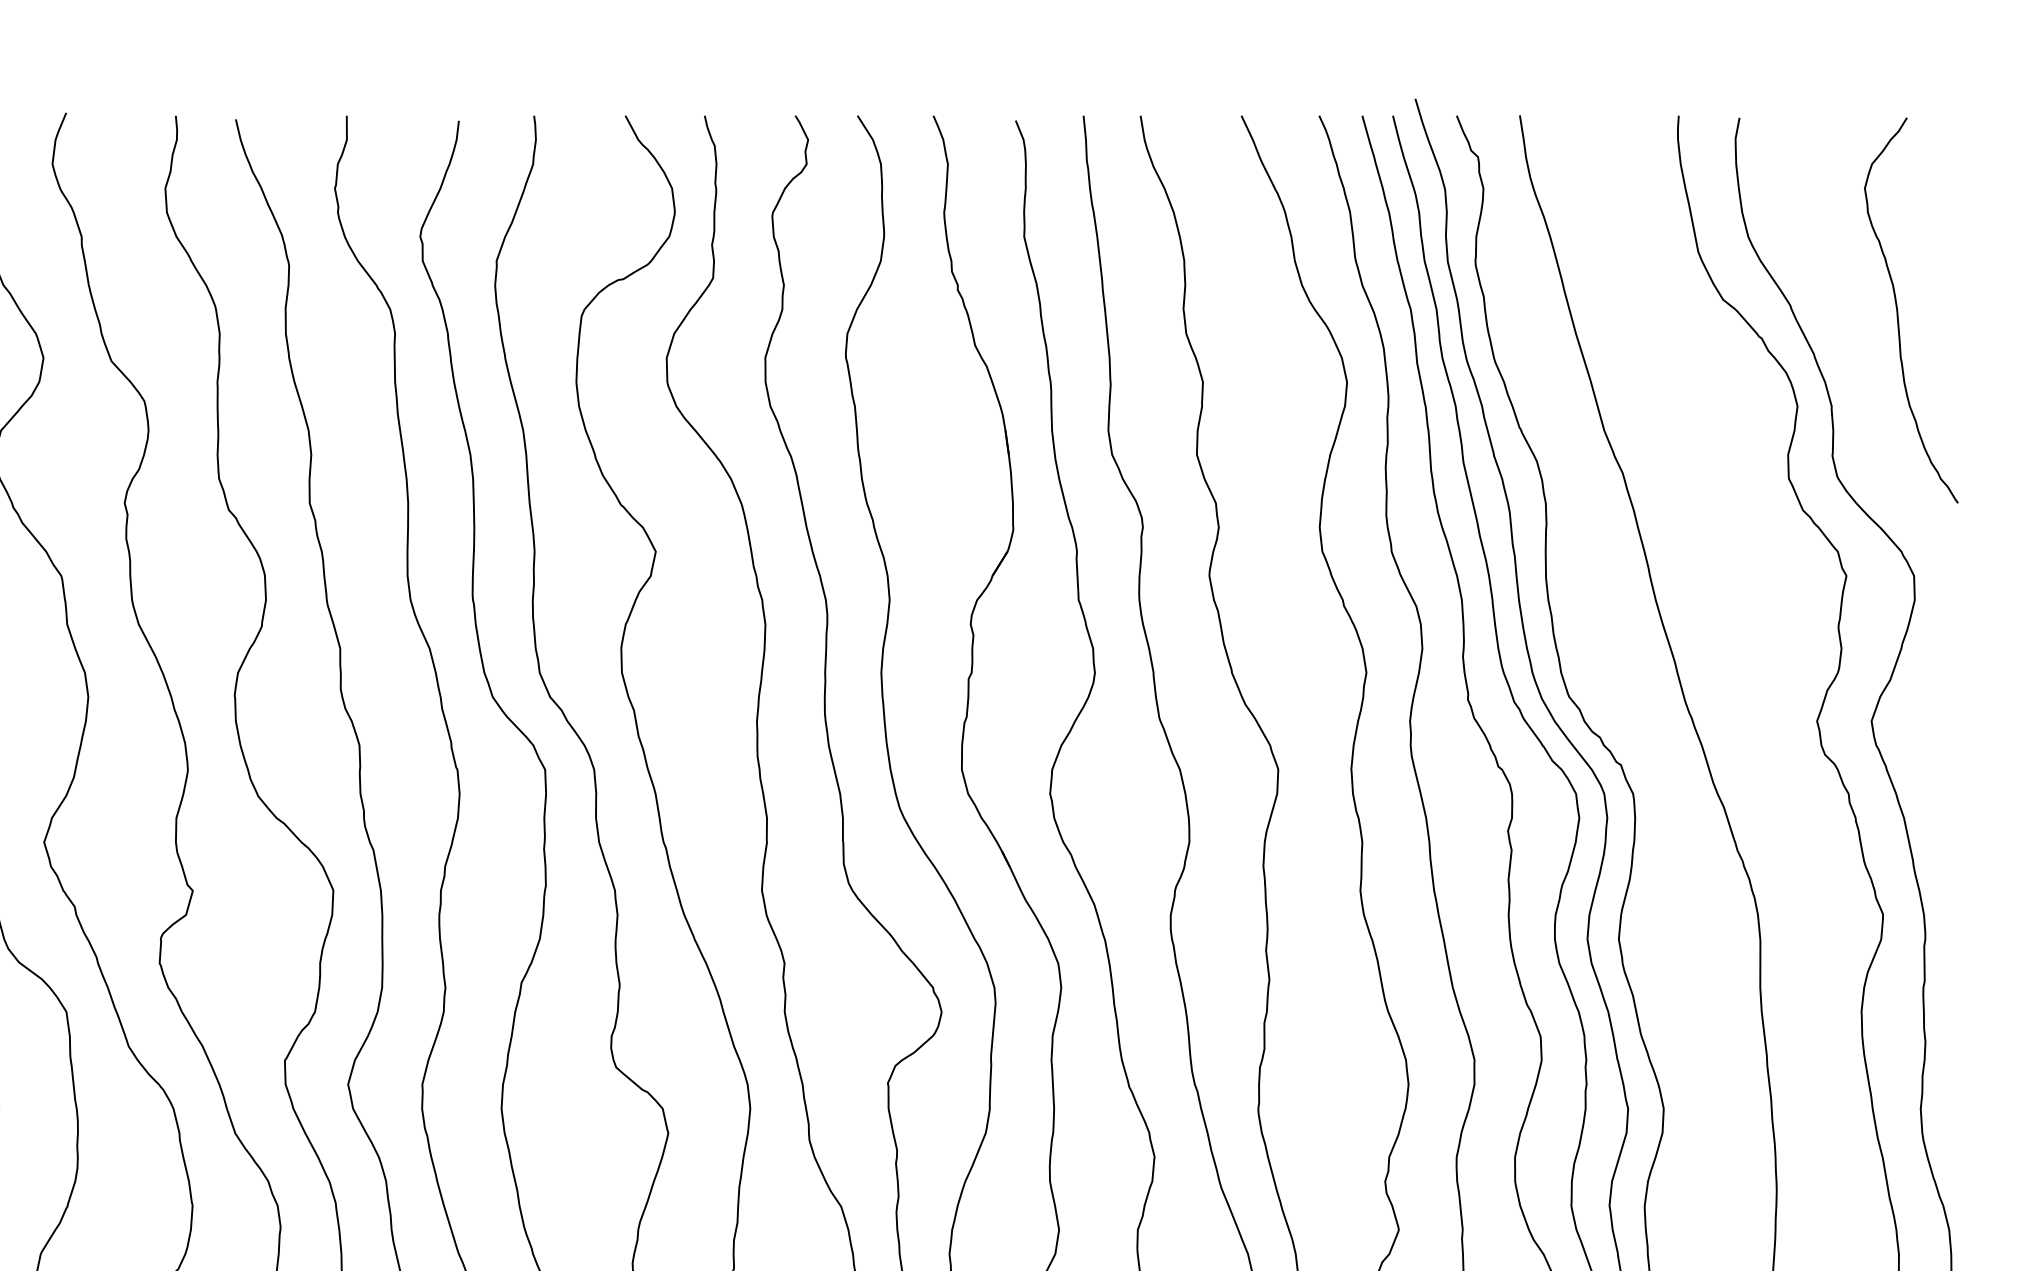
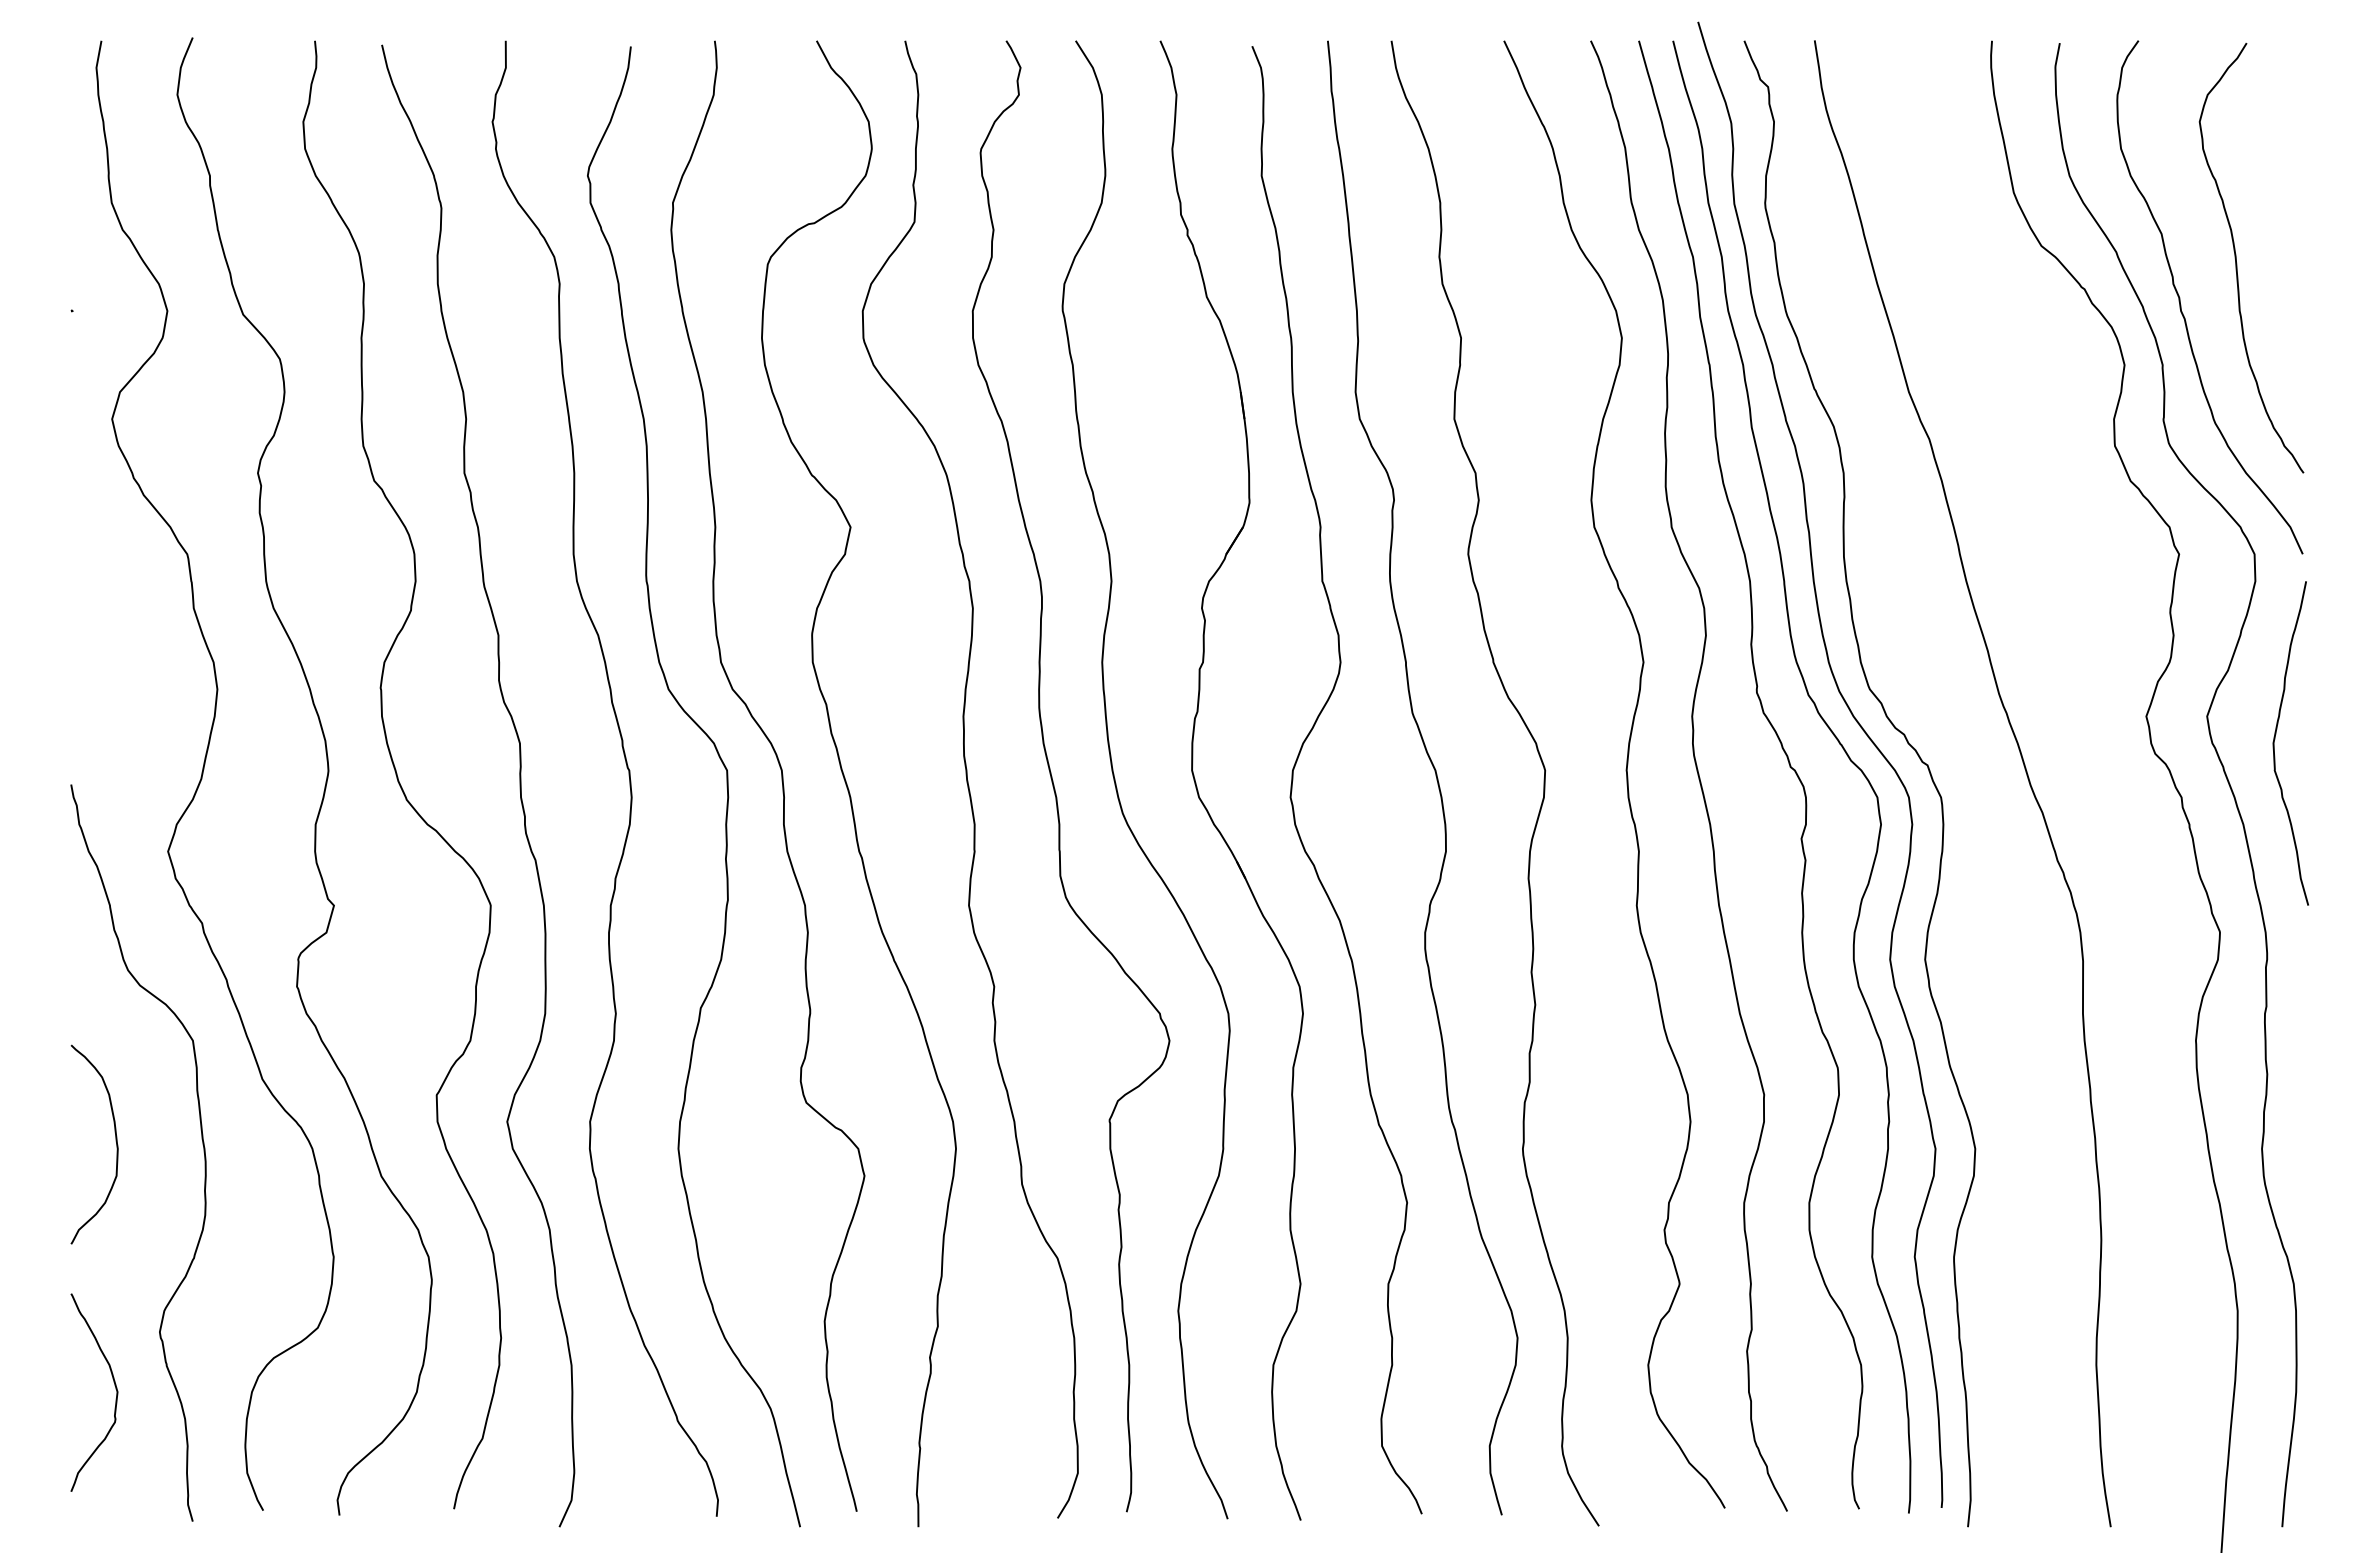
curve: (1848, 352) -> (2181, 304), added
curve: (1932, 741) -> (2275, 739), added

